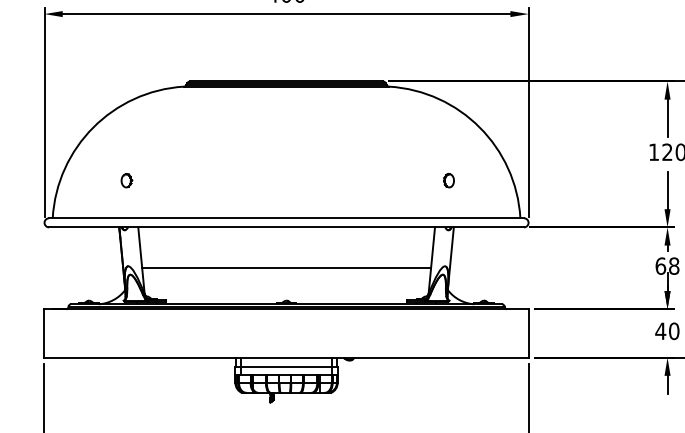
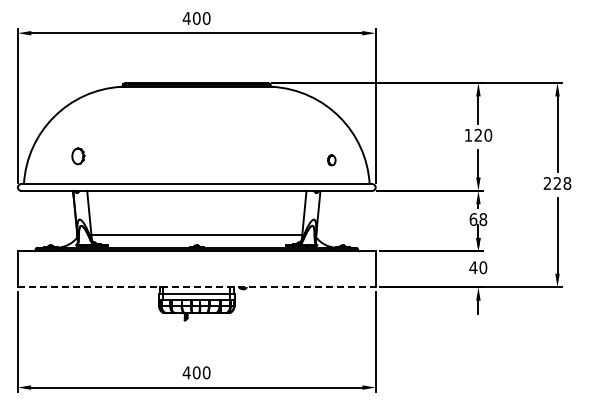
part: (126, 180) -> (78, 156), size x1.6
part: (448, 180) -> (331, 160), moved
line: (286, 267) -> (196, 234), moved
line: (287, 358) -> (197, 287), solid -> dashed

